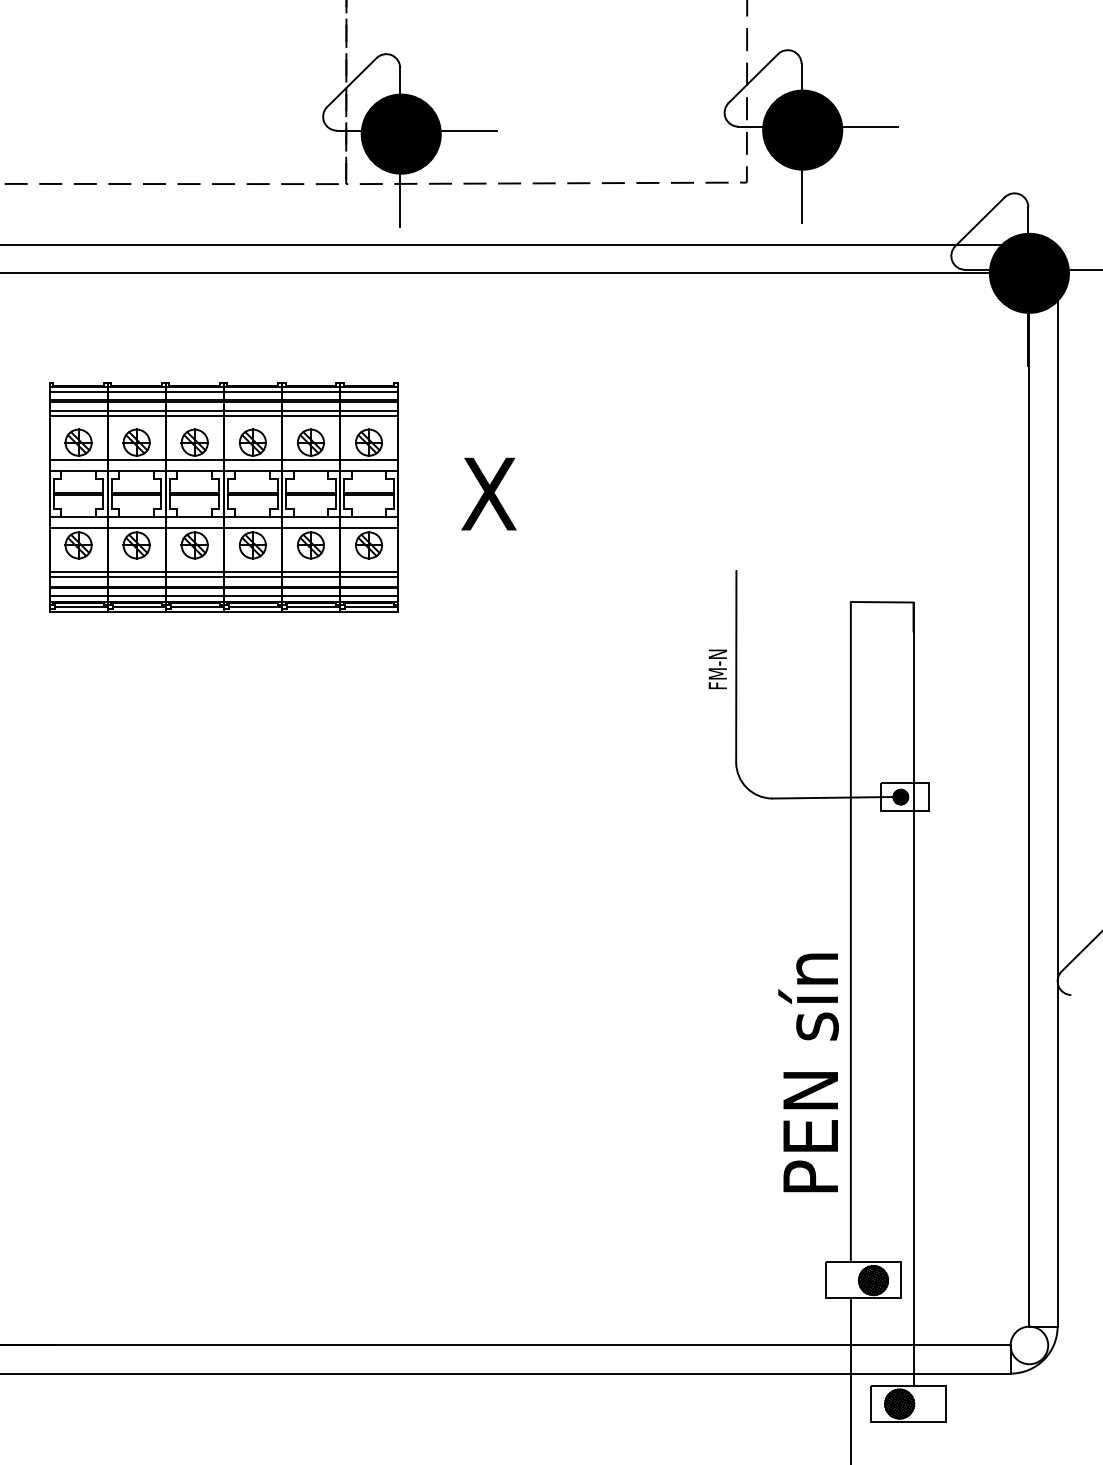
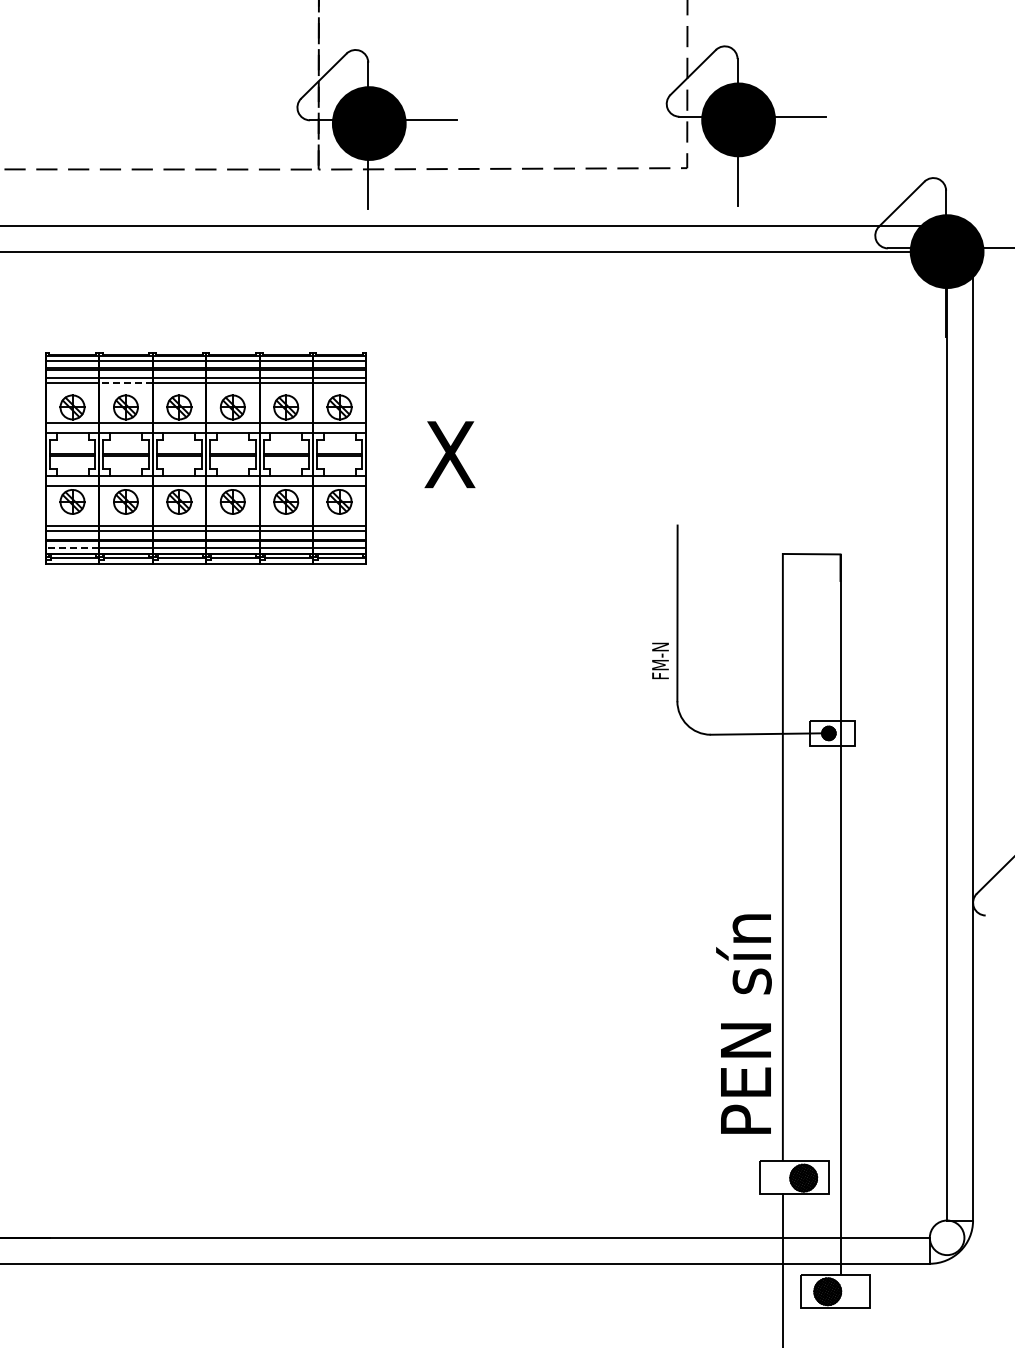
line: (136, 416) -> (125, 383), solid -> dashed
line: (78, 596) -> (72, 548), solid -> dashed
text: (717, 668) -> (660, 660), moved
text: (808, 1072) -> (743, 1023), moved

